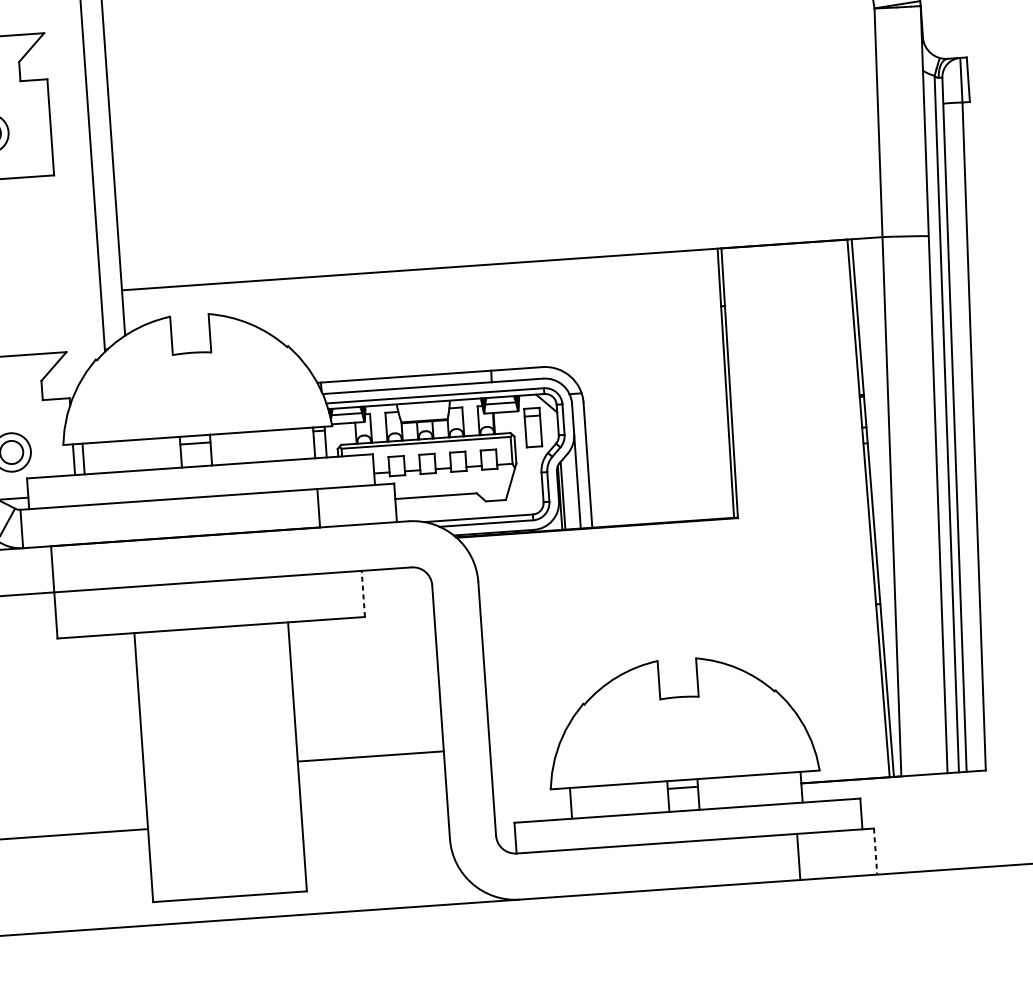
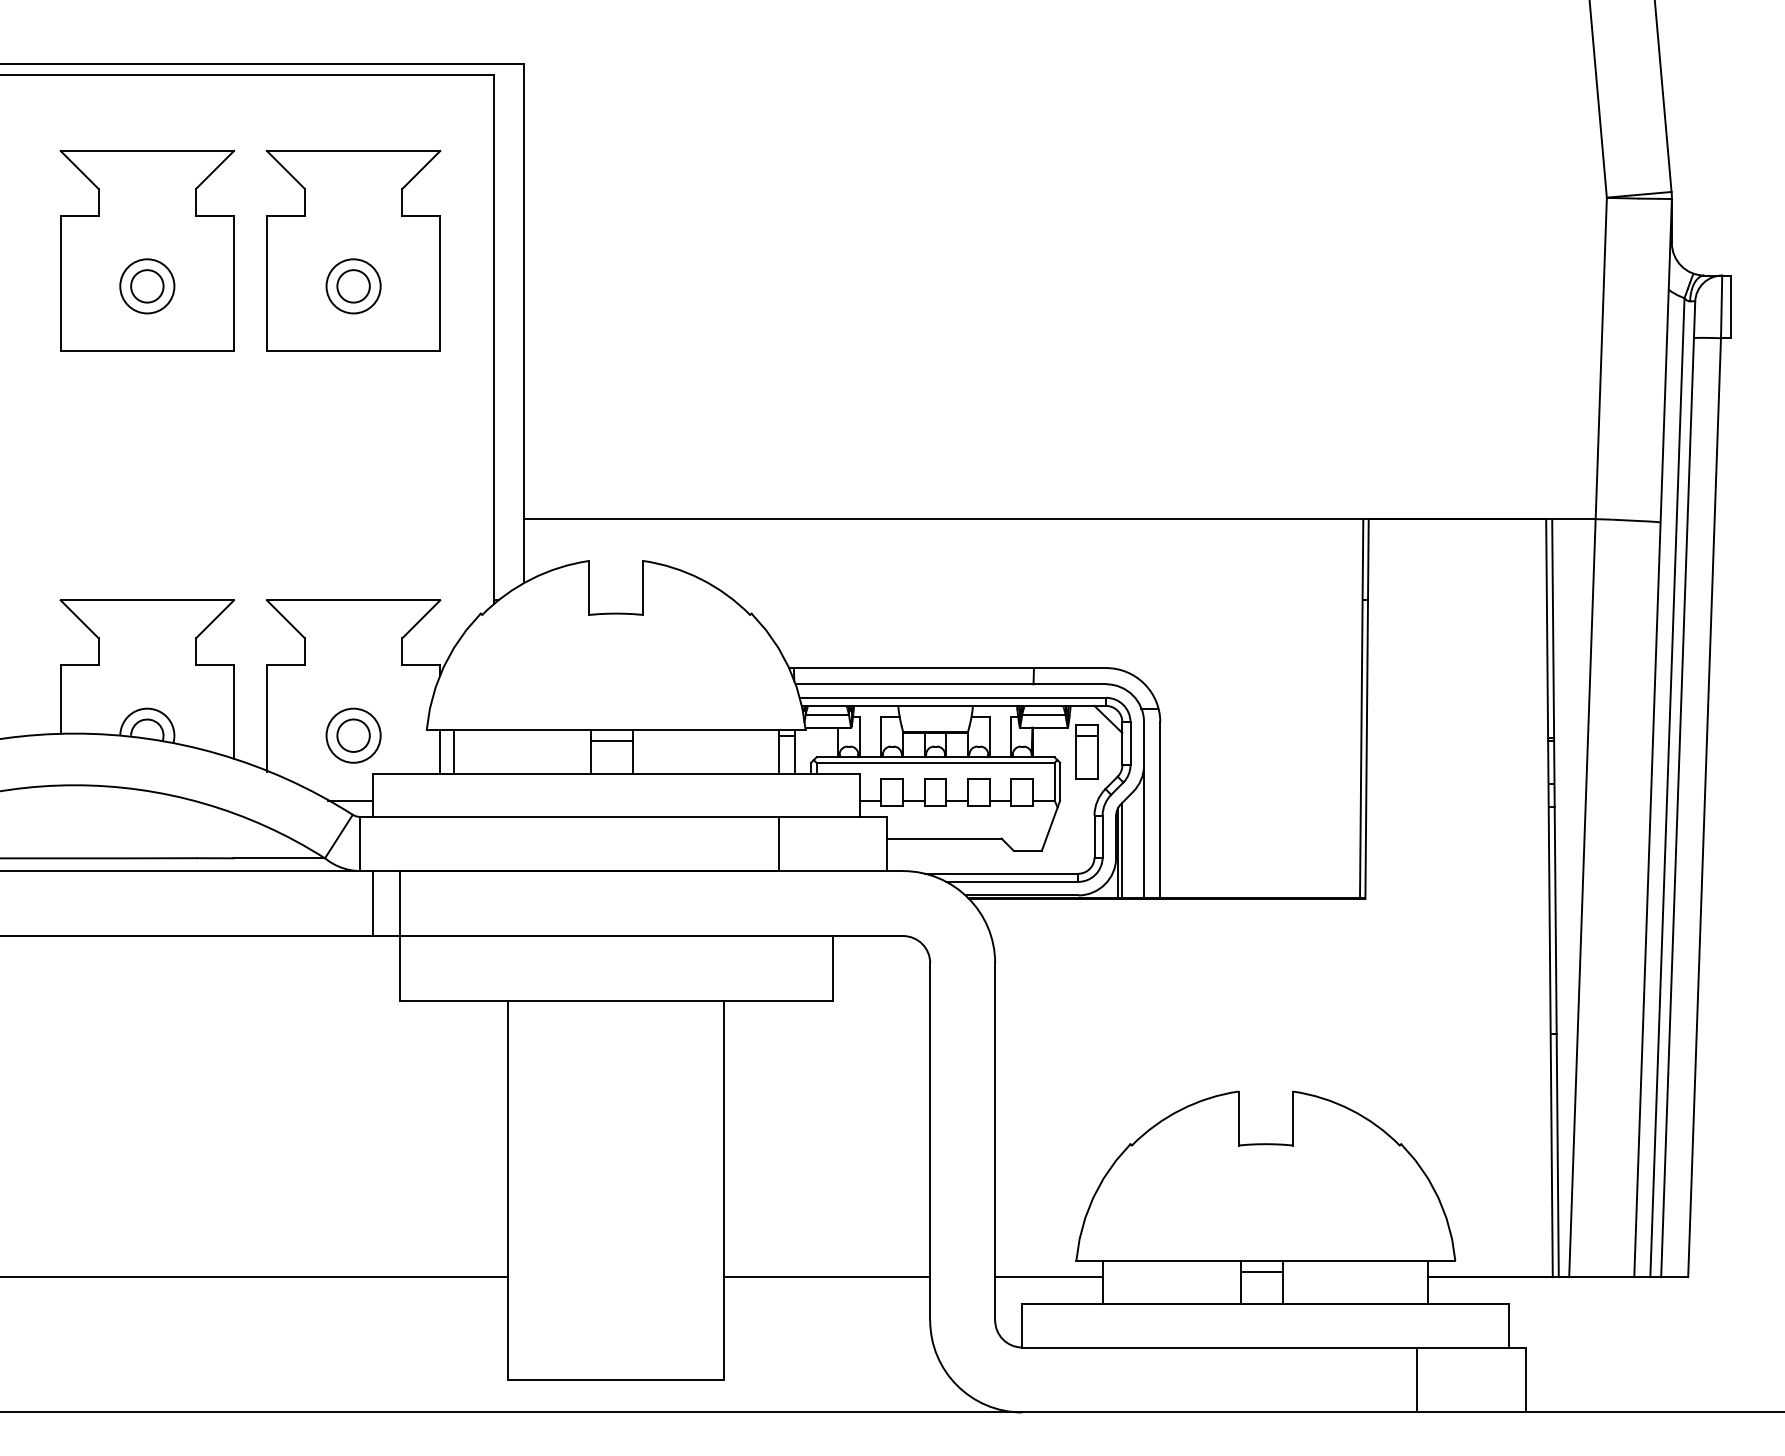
line: (33, 570) -> (372, 903), added
line: (363, 593) -> (832, 968), dashed -> solid
line: (370, 756) -> (827, 1277), moved
line: (532, 802) -> (1049, 1277), added
line: (875, 851) -> (1525, 1380), dashed -> solid

